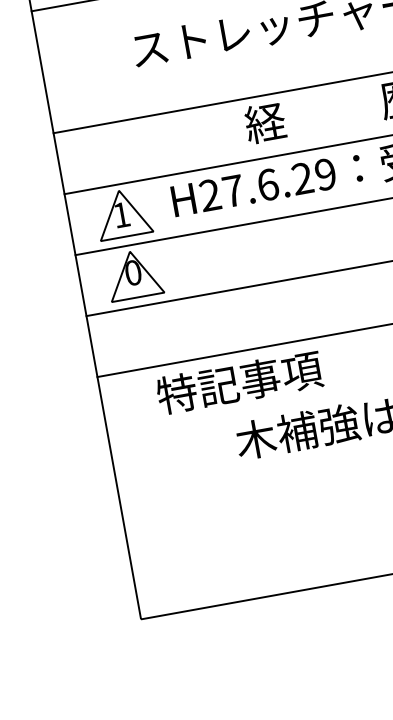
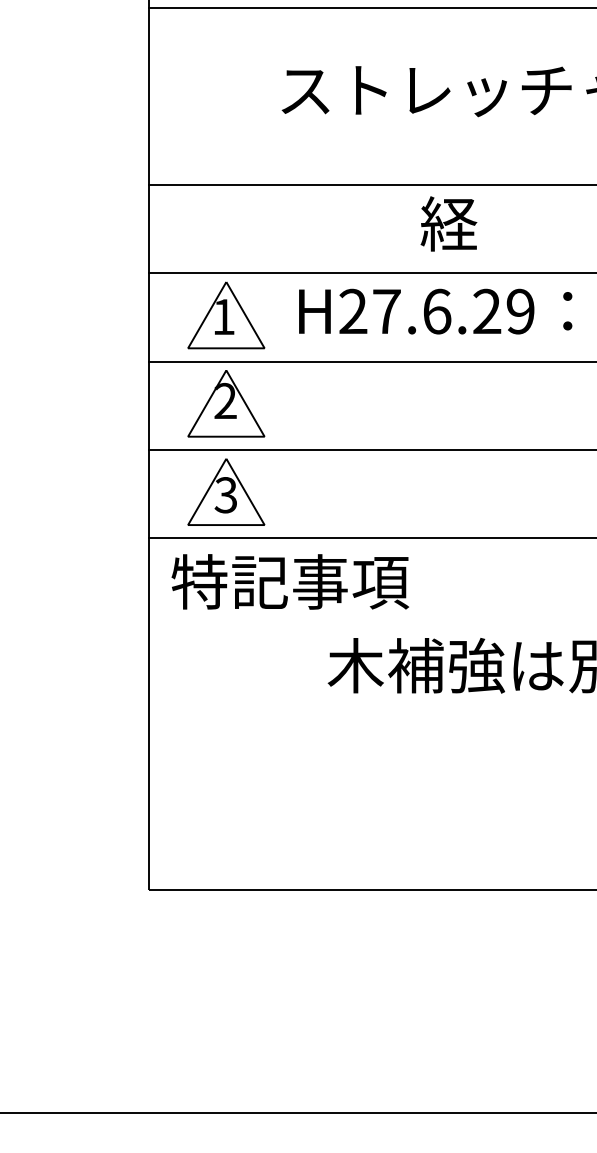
text: (133, 273) -> (225, 401), 0 -> 2
part: (145, 335) -> (226, 491), added
text: (239, 382) -> (289, 581), moved

